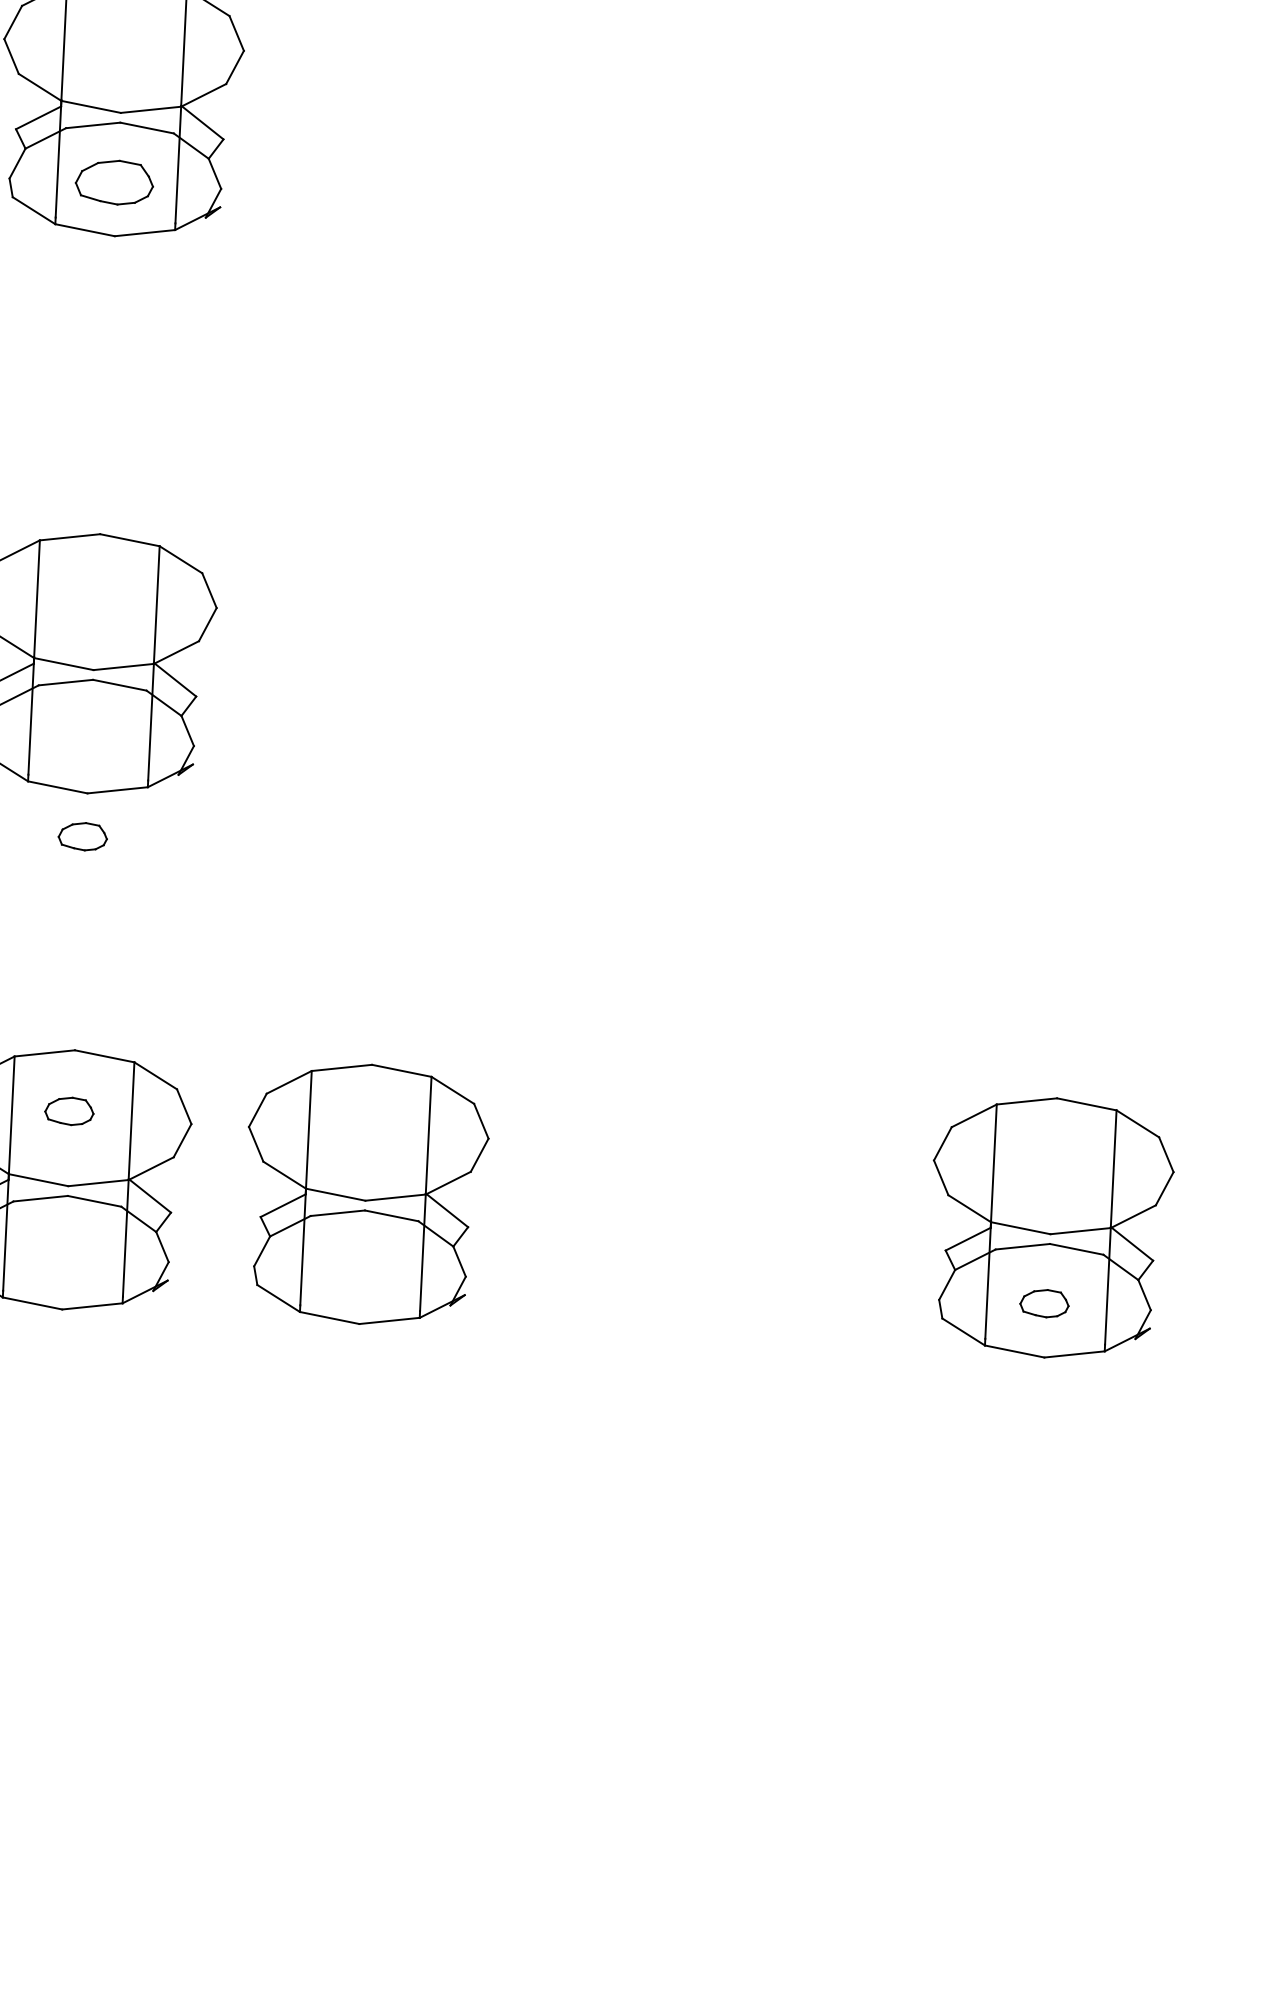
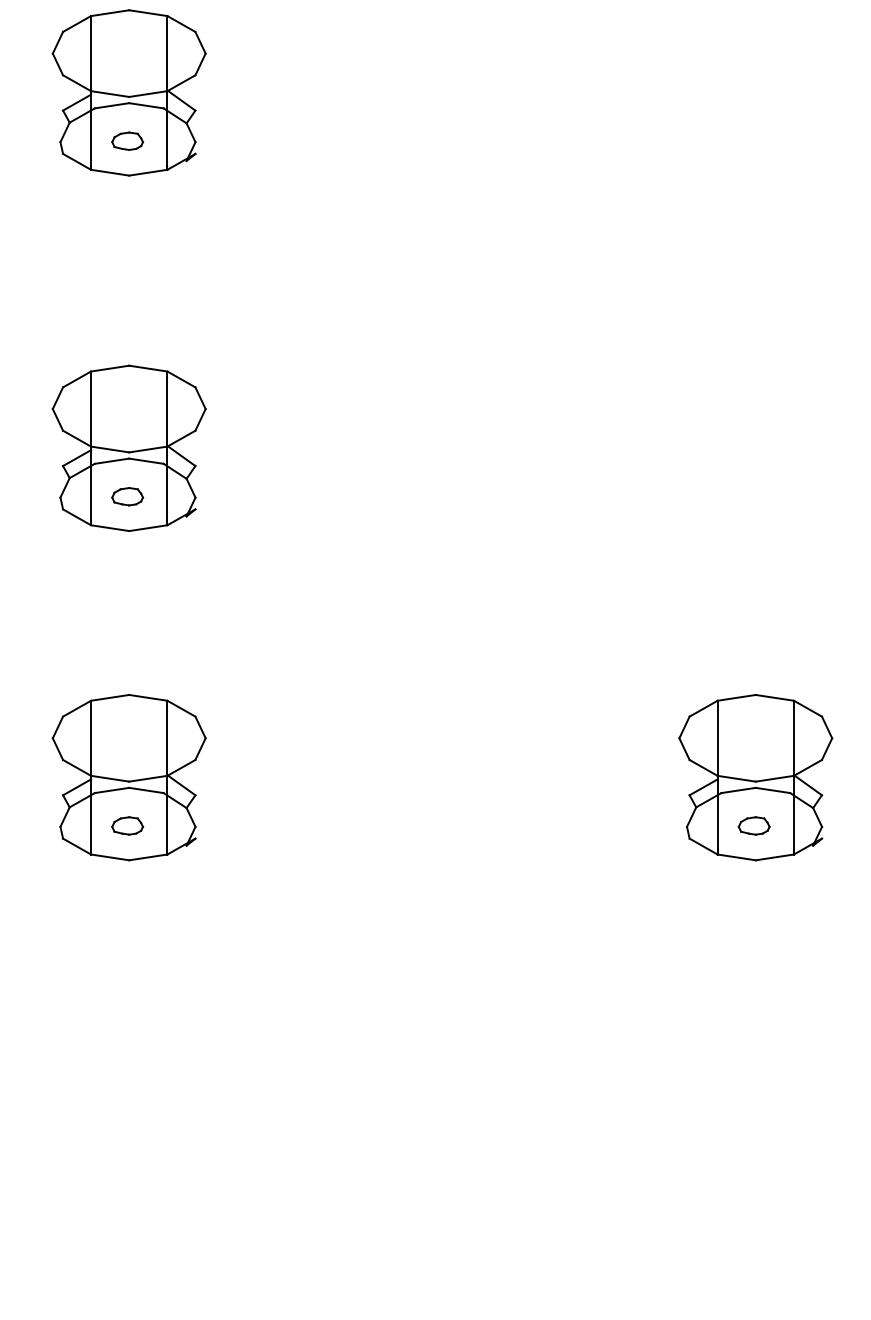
part: (114, 181) -> (127, 140), size x0.62
part: (82, 836) -> (127, 496), moved
part: (69, 1110) -> (127, 825), moved
part: (365, 1194) -> (318, 777), removed

